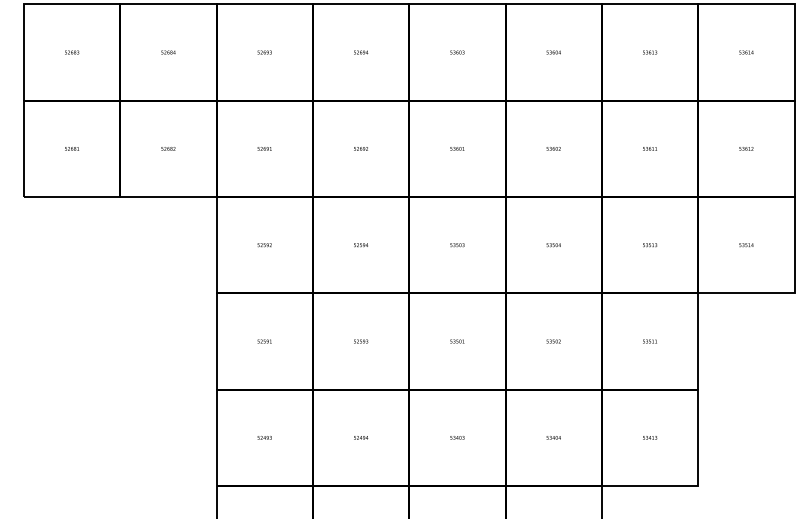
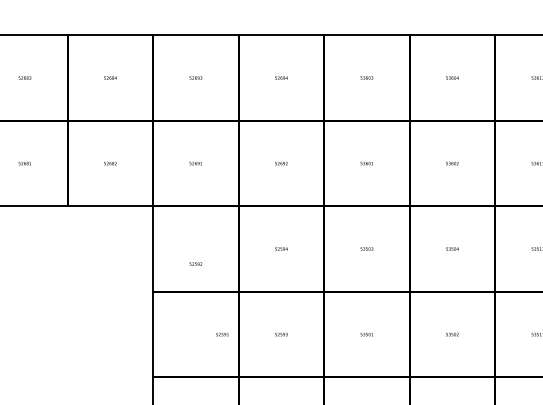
text: (264, 245) -> (195, 264), moved
text: (264, 341) -> (222, 334), moved

